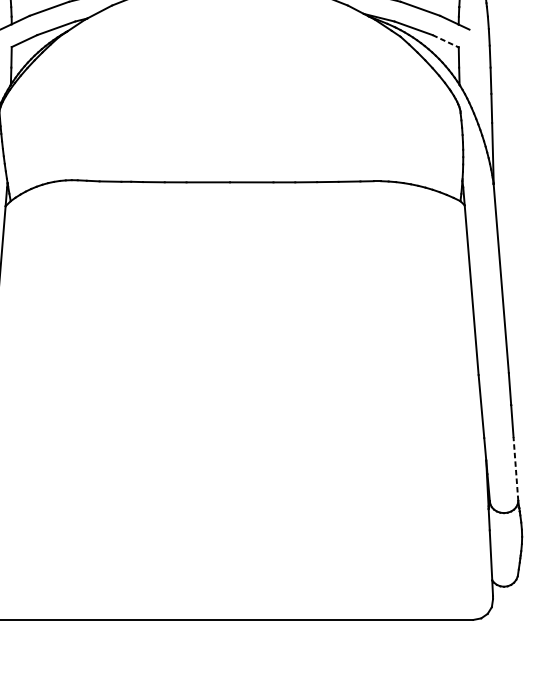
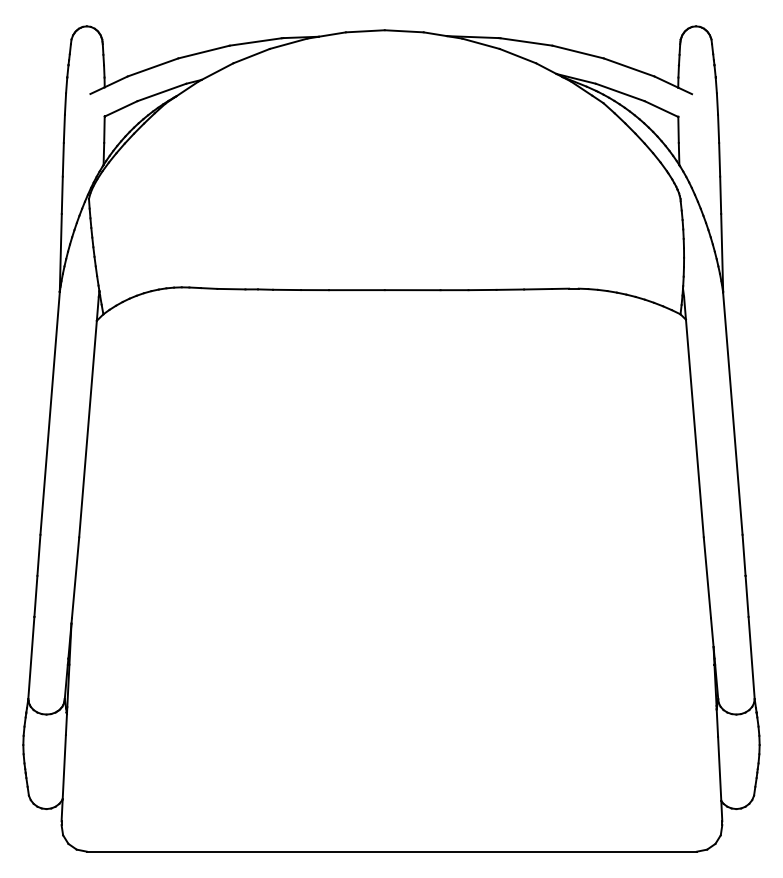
line: (445, 41) -> (661, 109), dashed -> solid
line: (515, 468) -> (751, 657), dashed -> solid

